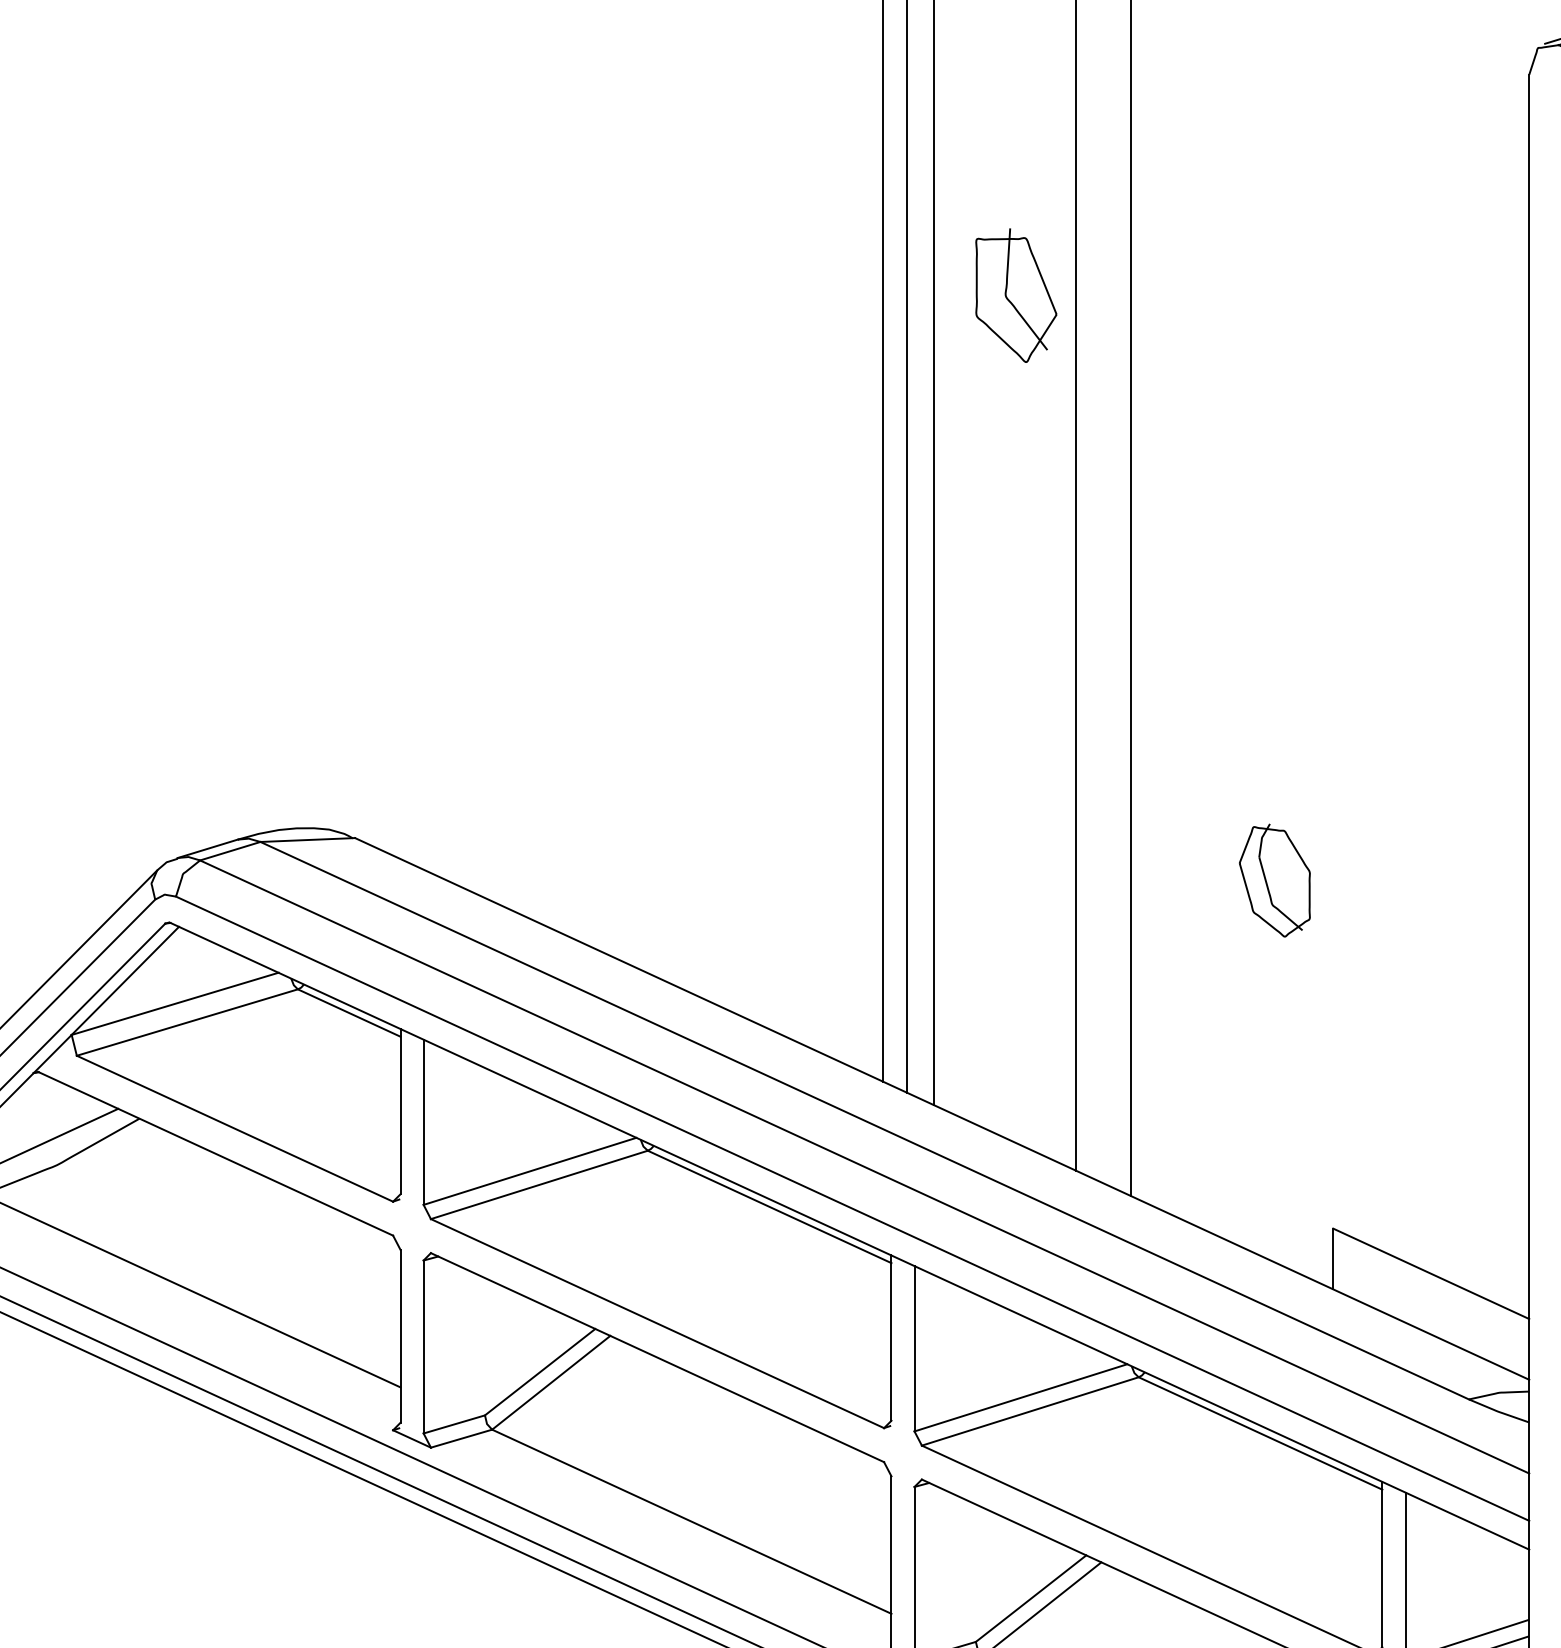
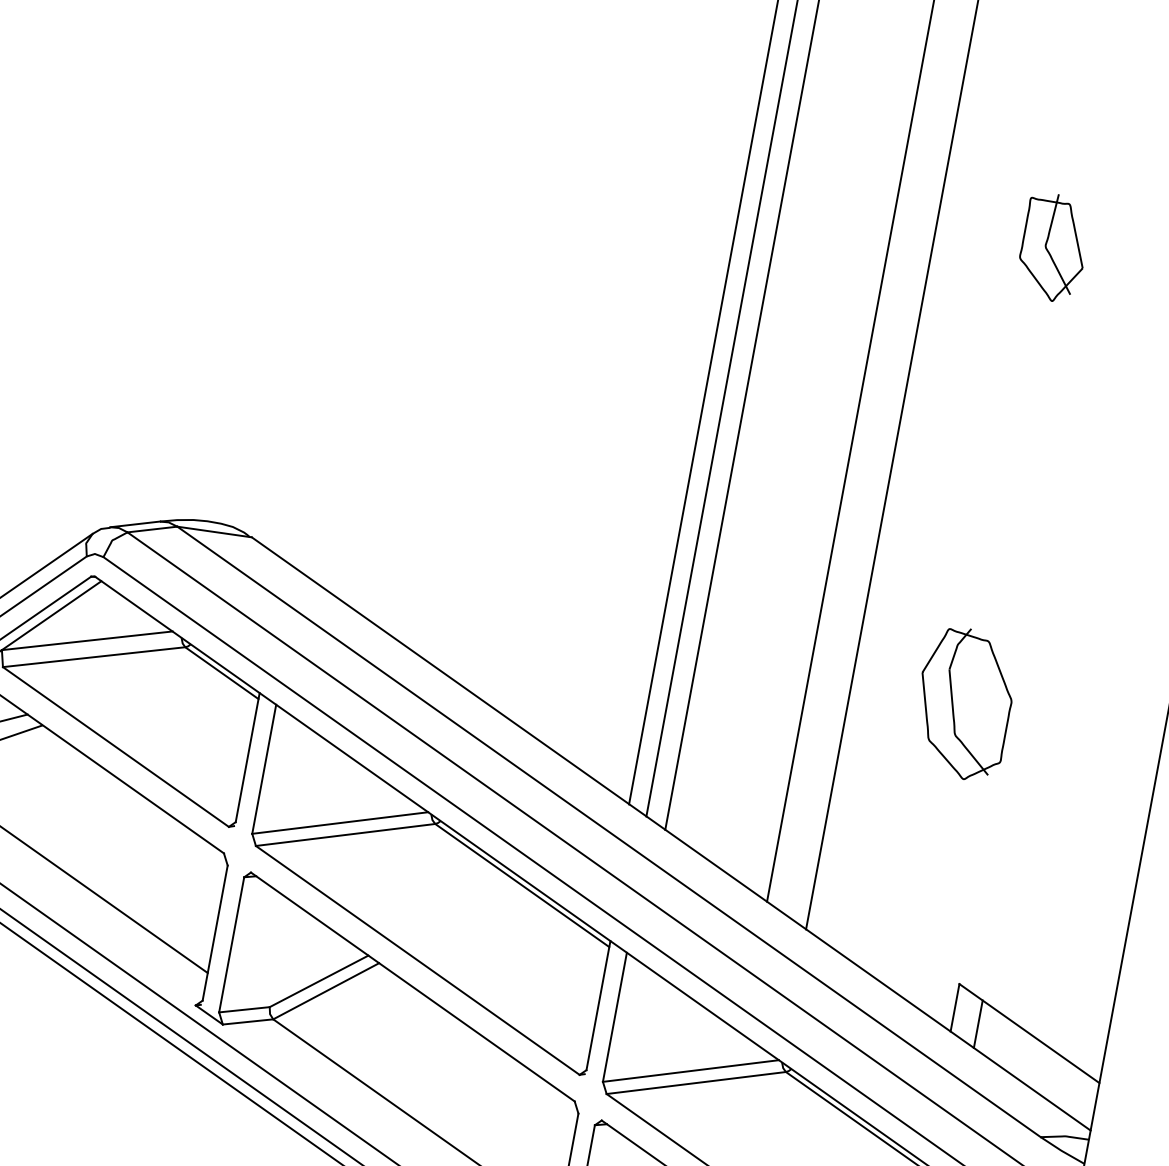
part: (1016, 295) -> (1054, 247), moved
part: (1274, 880) -> (963, 703), size x1.67
line: (1365, 1273) -> (978, 1023), added

